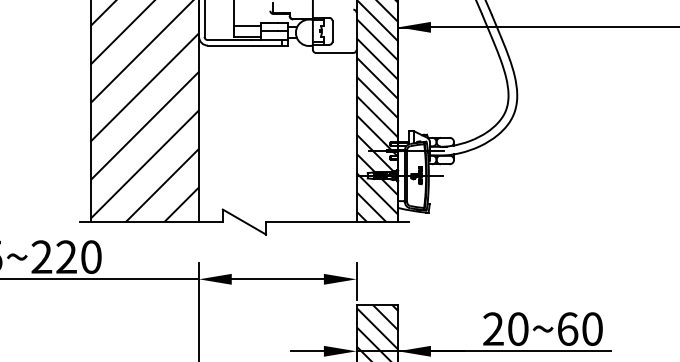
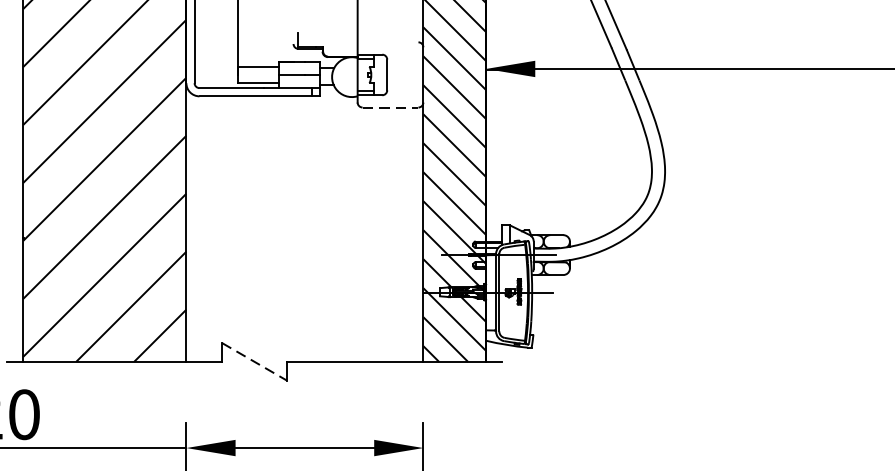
line: (334, 52) -> (390, 106), solid -> dashed
line: (244, 222) -> (254, 362), solid -> dashed

